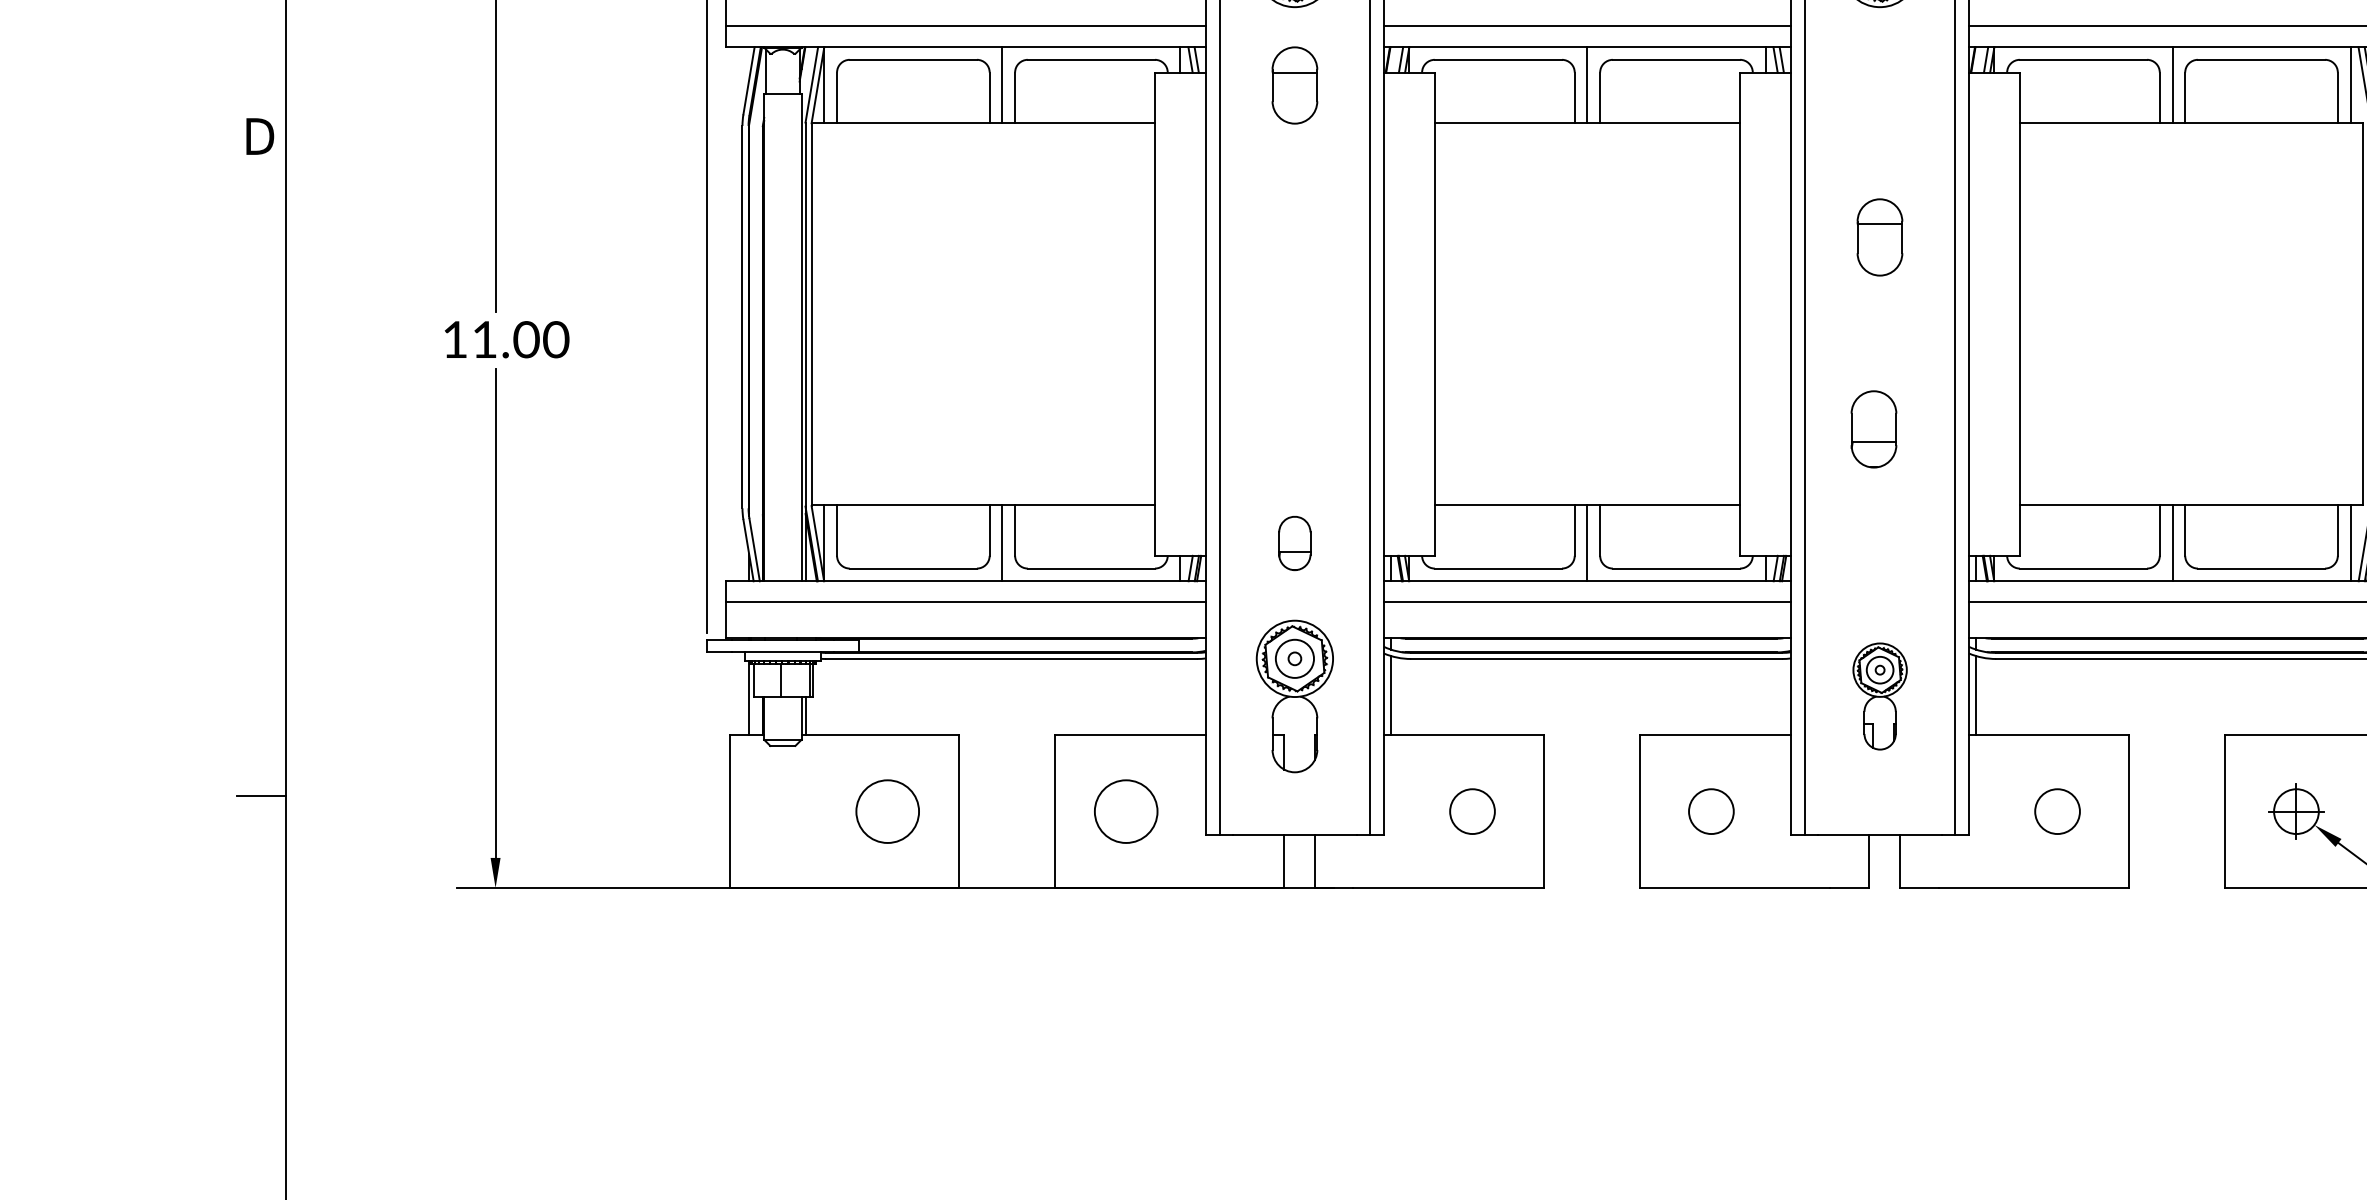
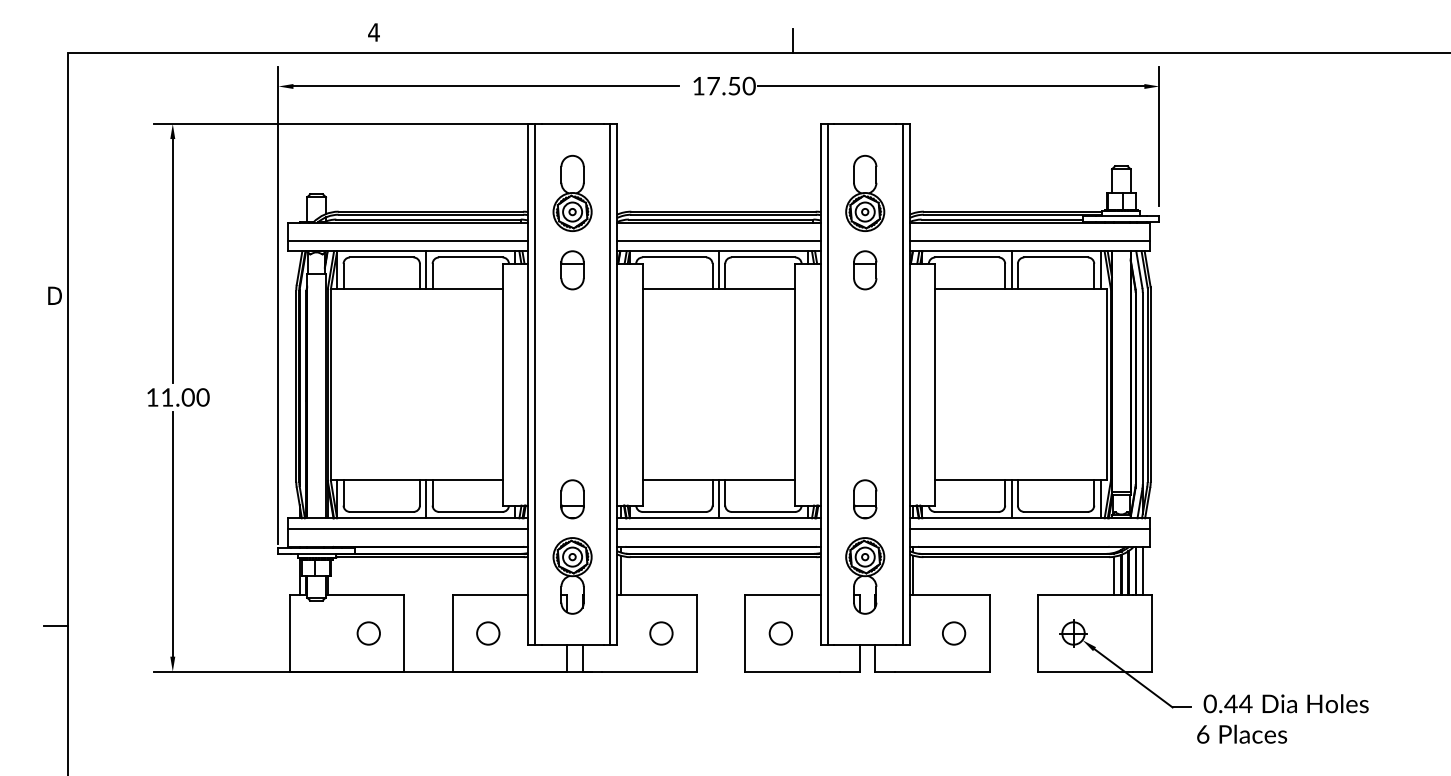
part: (1880, 237) -> (865, 270), moved
part: (1874, 429) -> (865, 499), moved
part: (1294, 543) -> (572, 499), size x1.43
part: (1880, 695) -> (865, 575), size x1.43
circle: (886, 811) -> (368, 633), size x0.71
circle: (1126, 811) -> (488, 633), size x0.71

